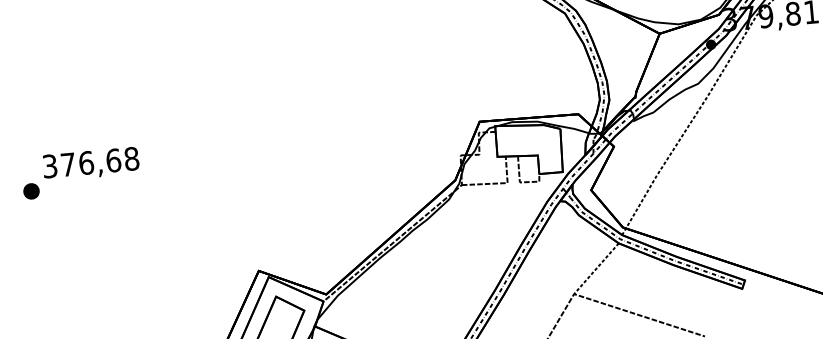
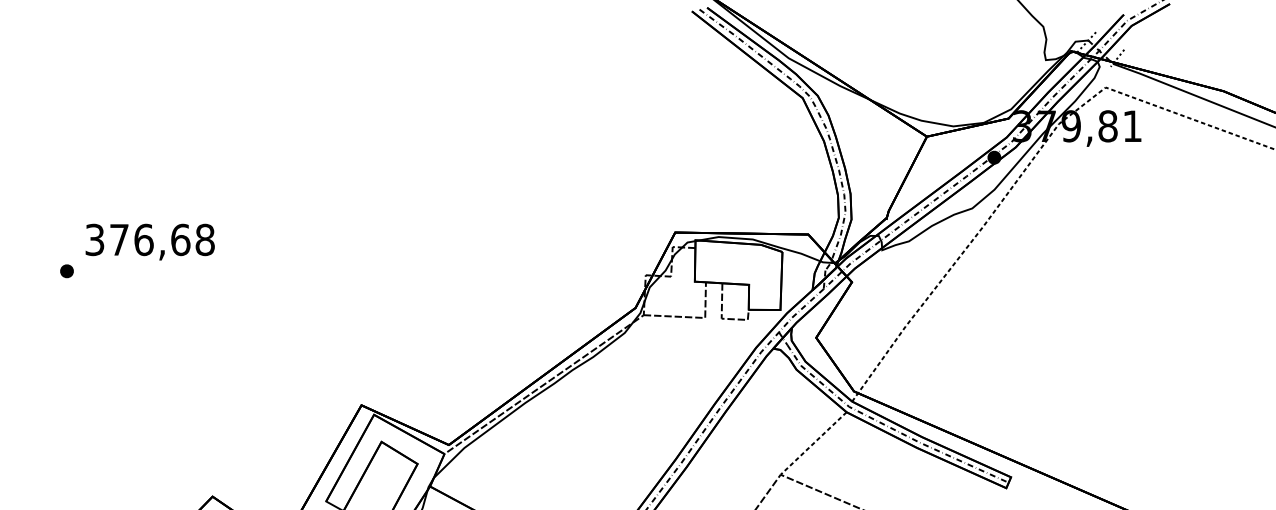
part: (31, 191) -> (66, 271), size x0.62

